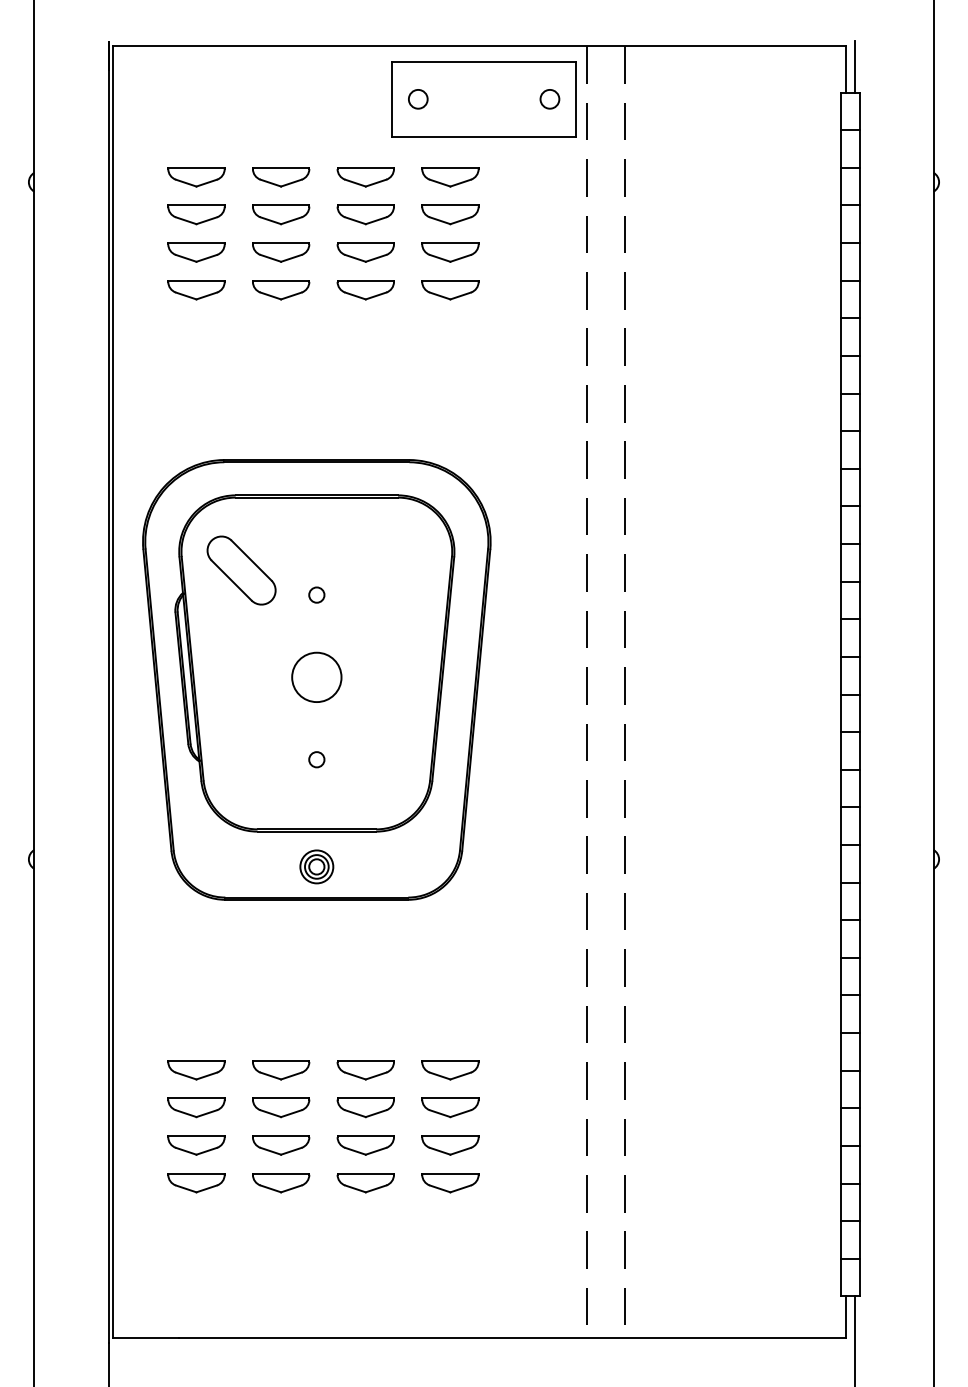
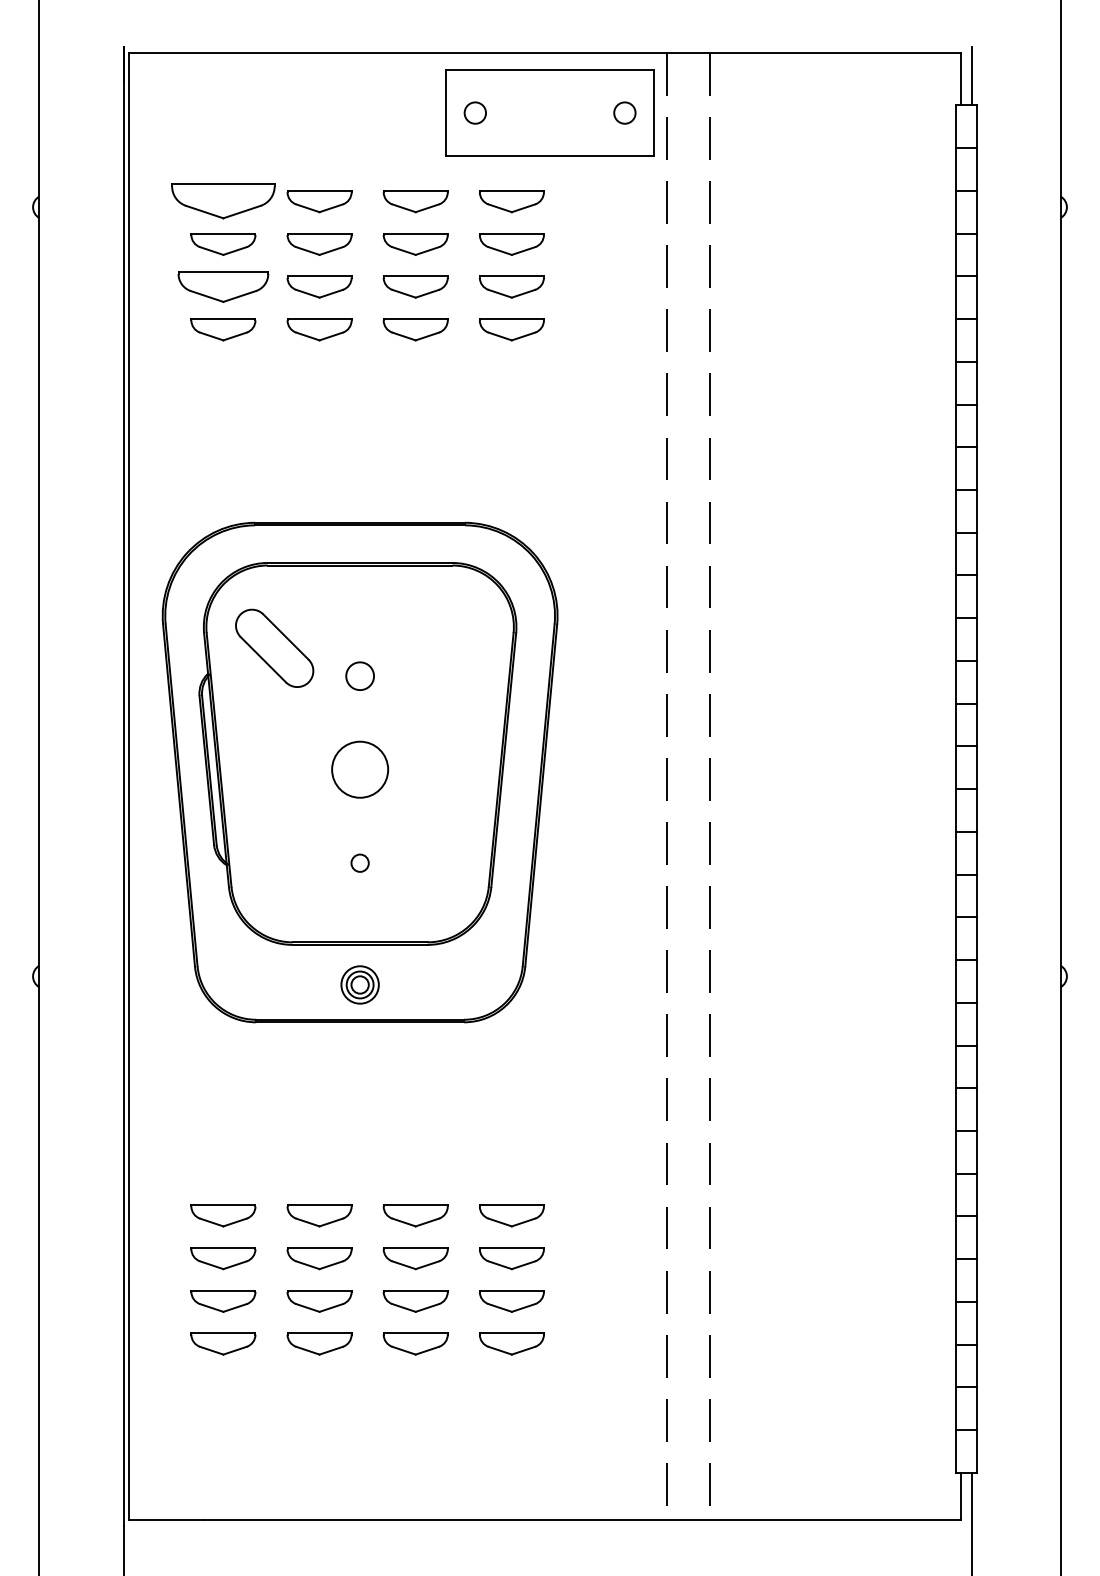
part: (196, 177) -> (223, 201), size x1.6
part: (196, 251) -> (223, 286), size x1.4
circle: (316, 594) -> (359, 675), size x1.6

